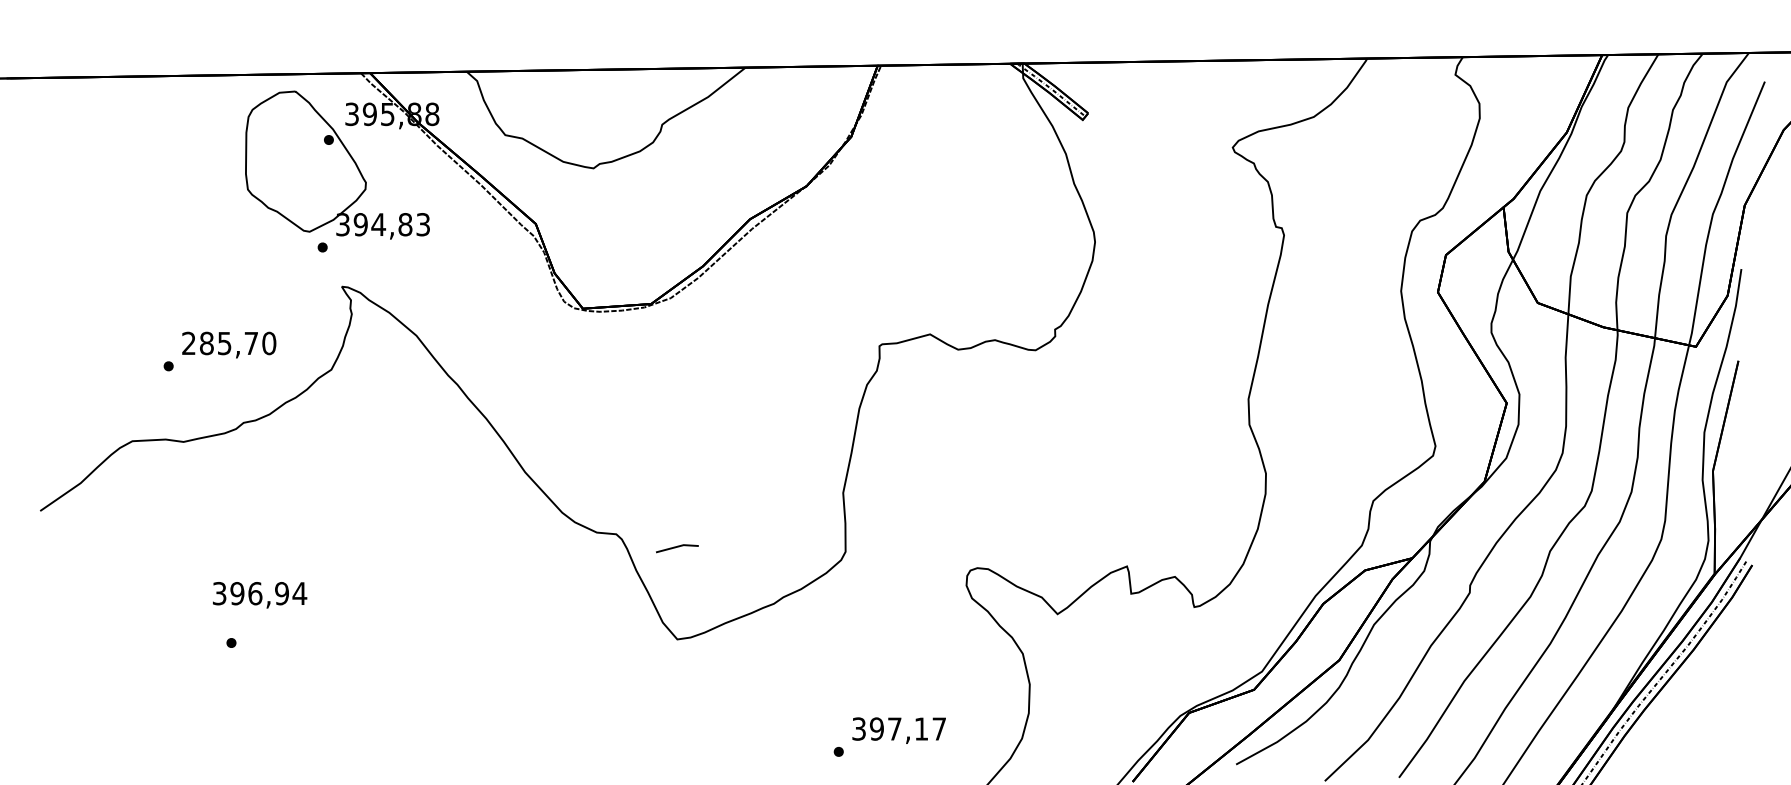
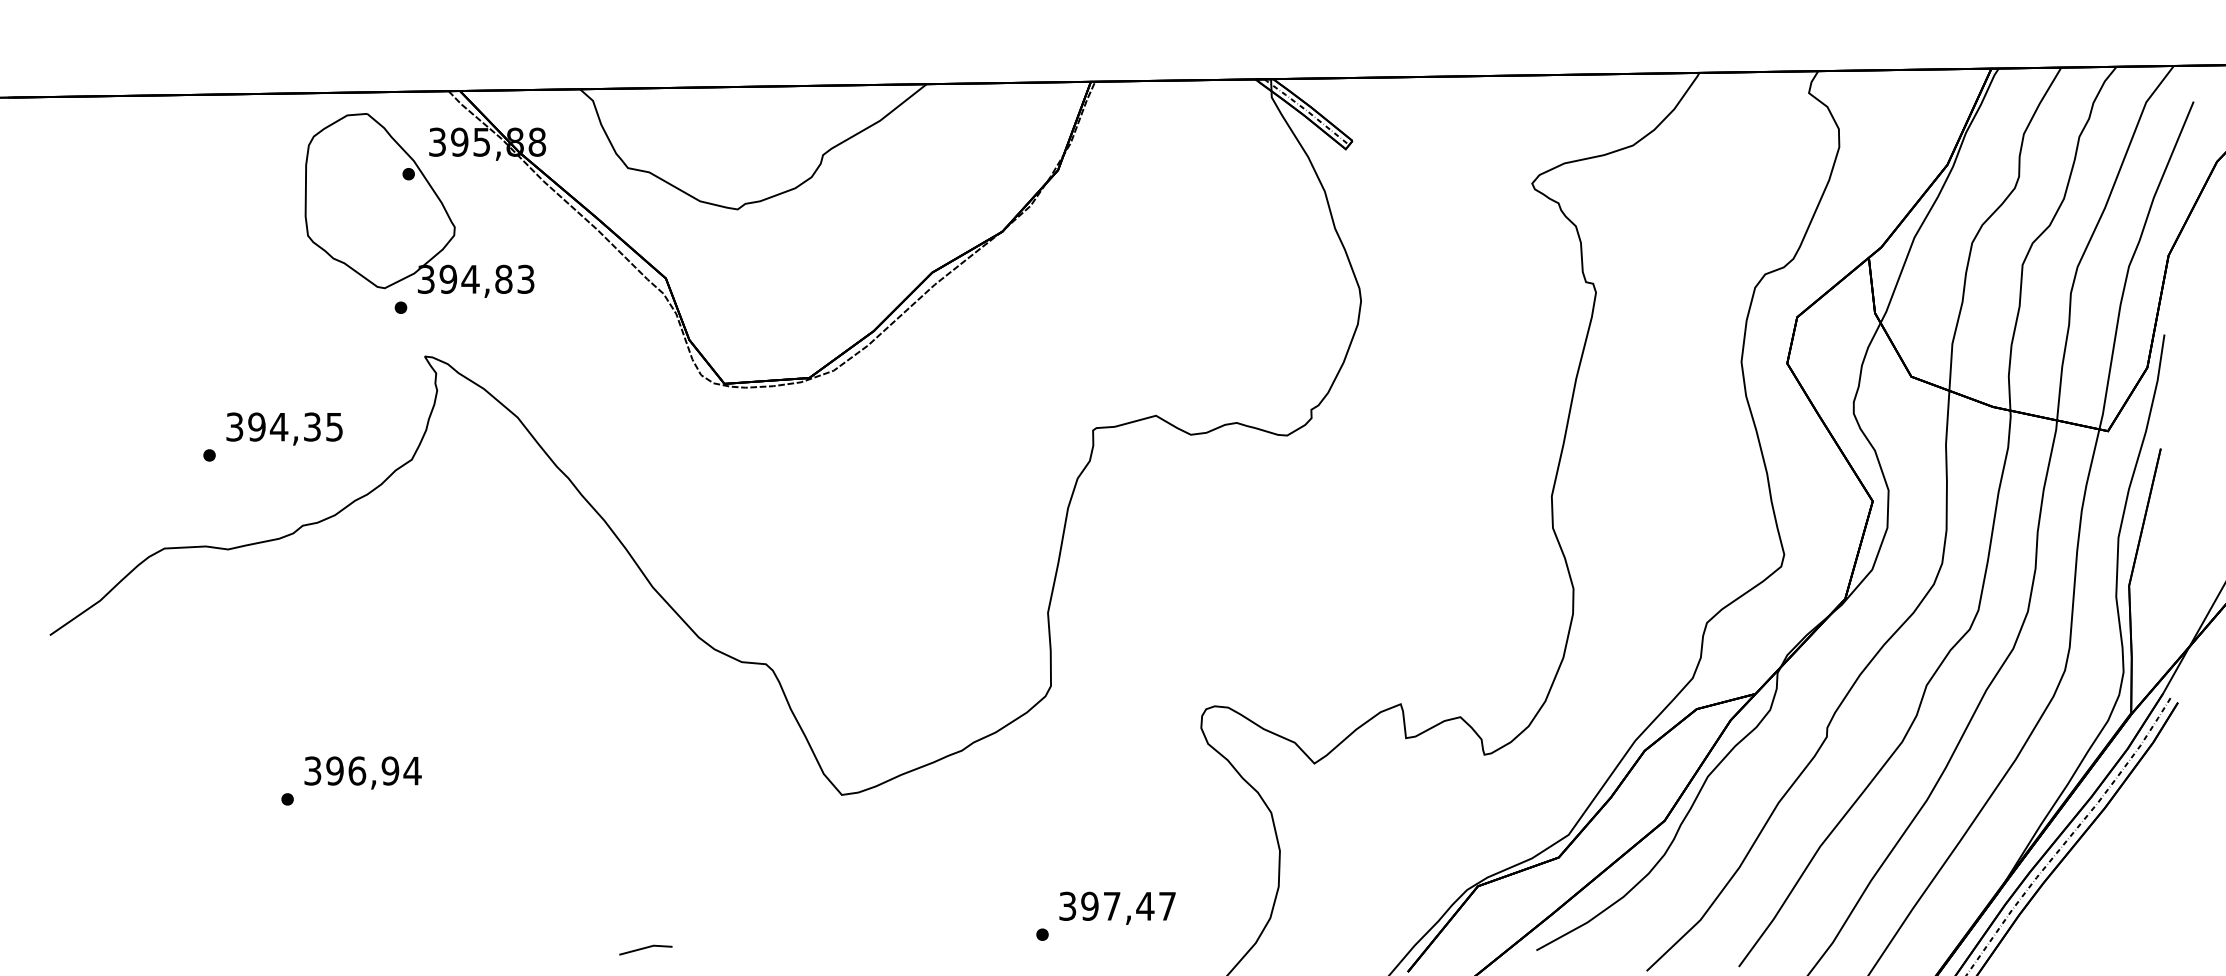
text: (228, 343) -> (284, 426), 285,70 -> 394,35
line: (677, 547) -> (645, 948), moved
text: (259, 594) -> (362, 772), moved
text: (921, 729) -> (1145, 906), 397,17 -> 397,47

